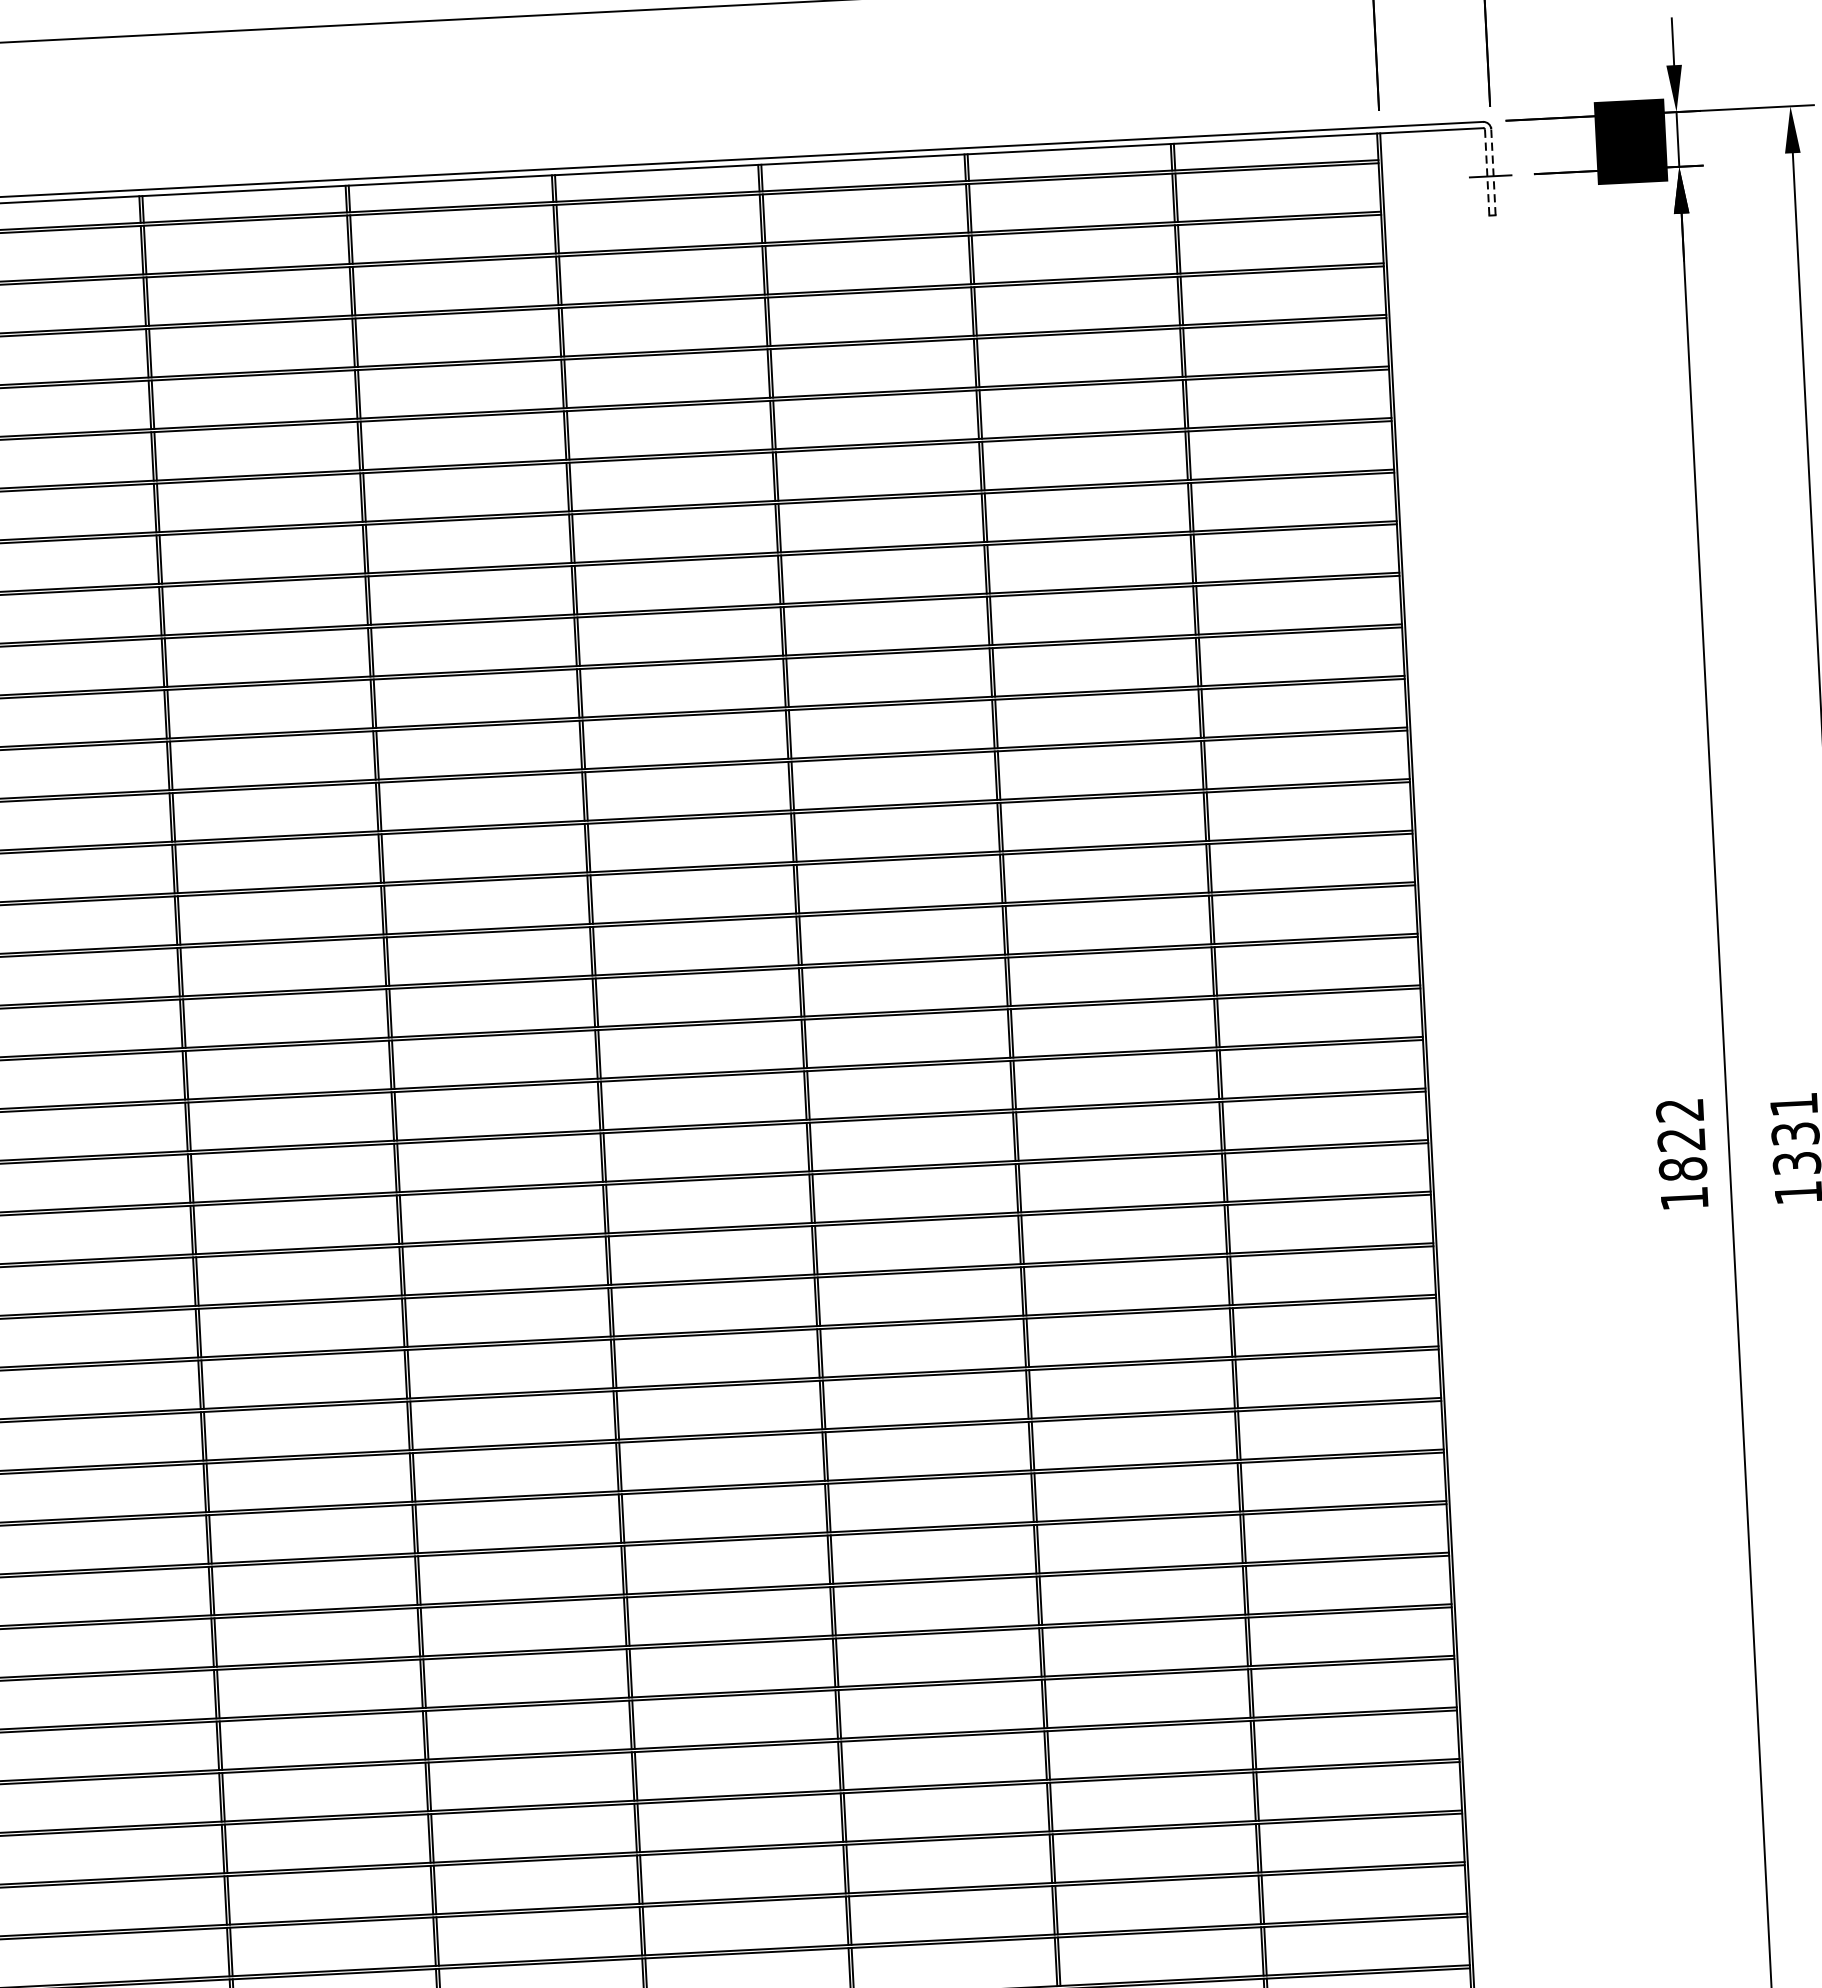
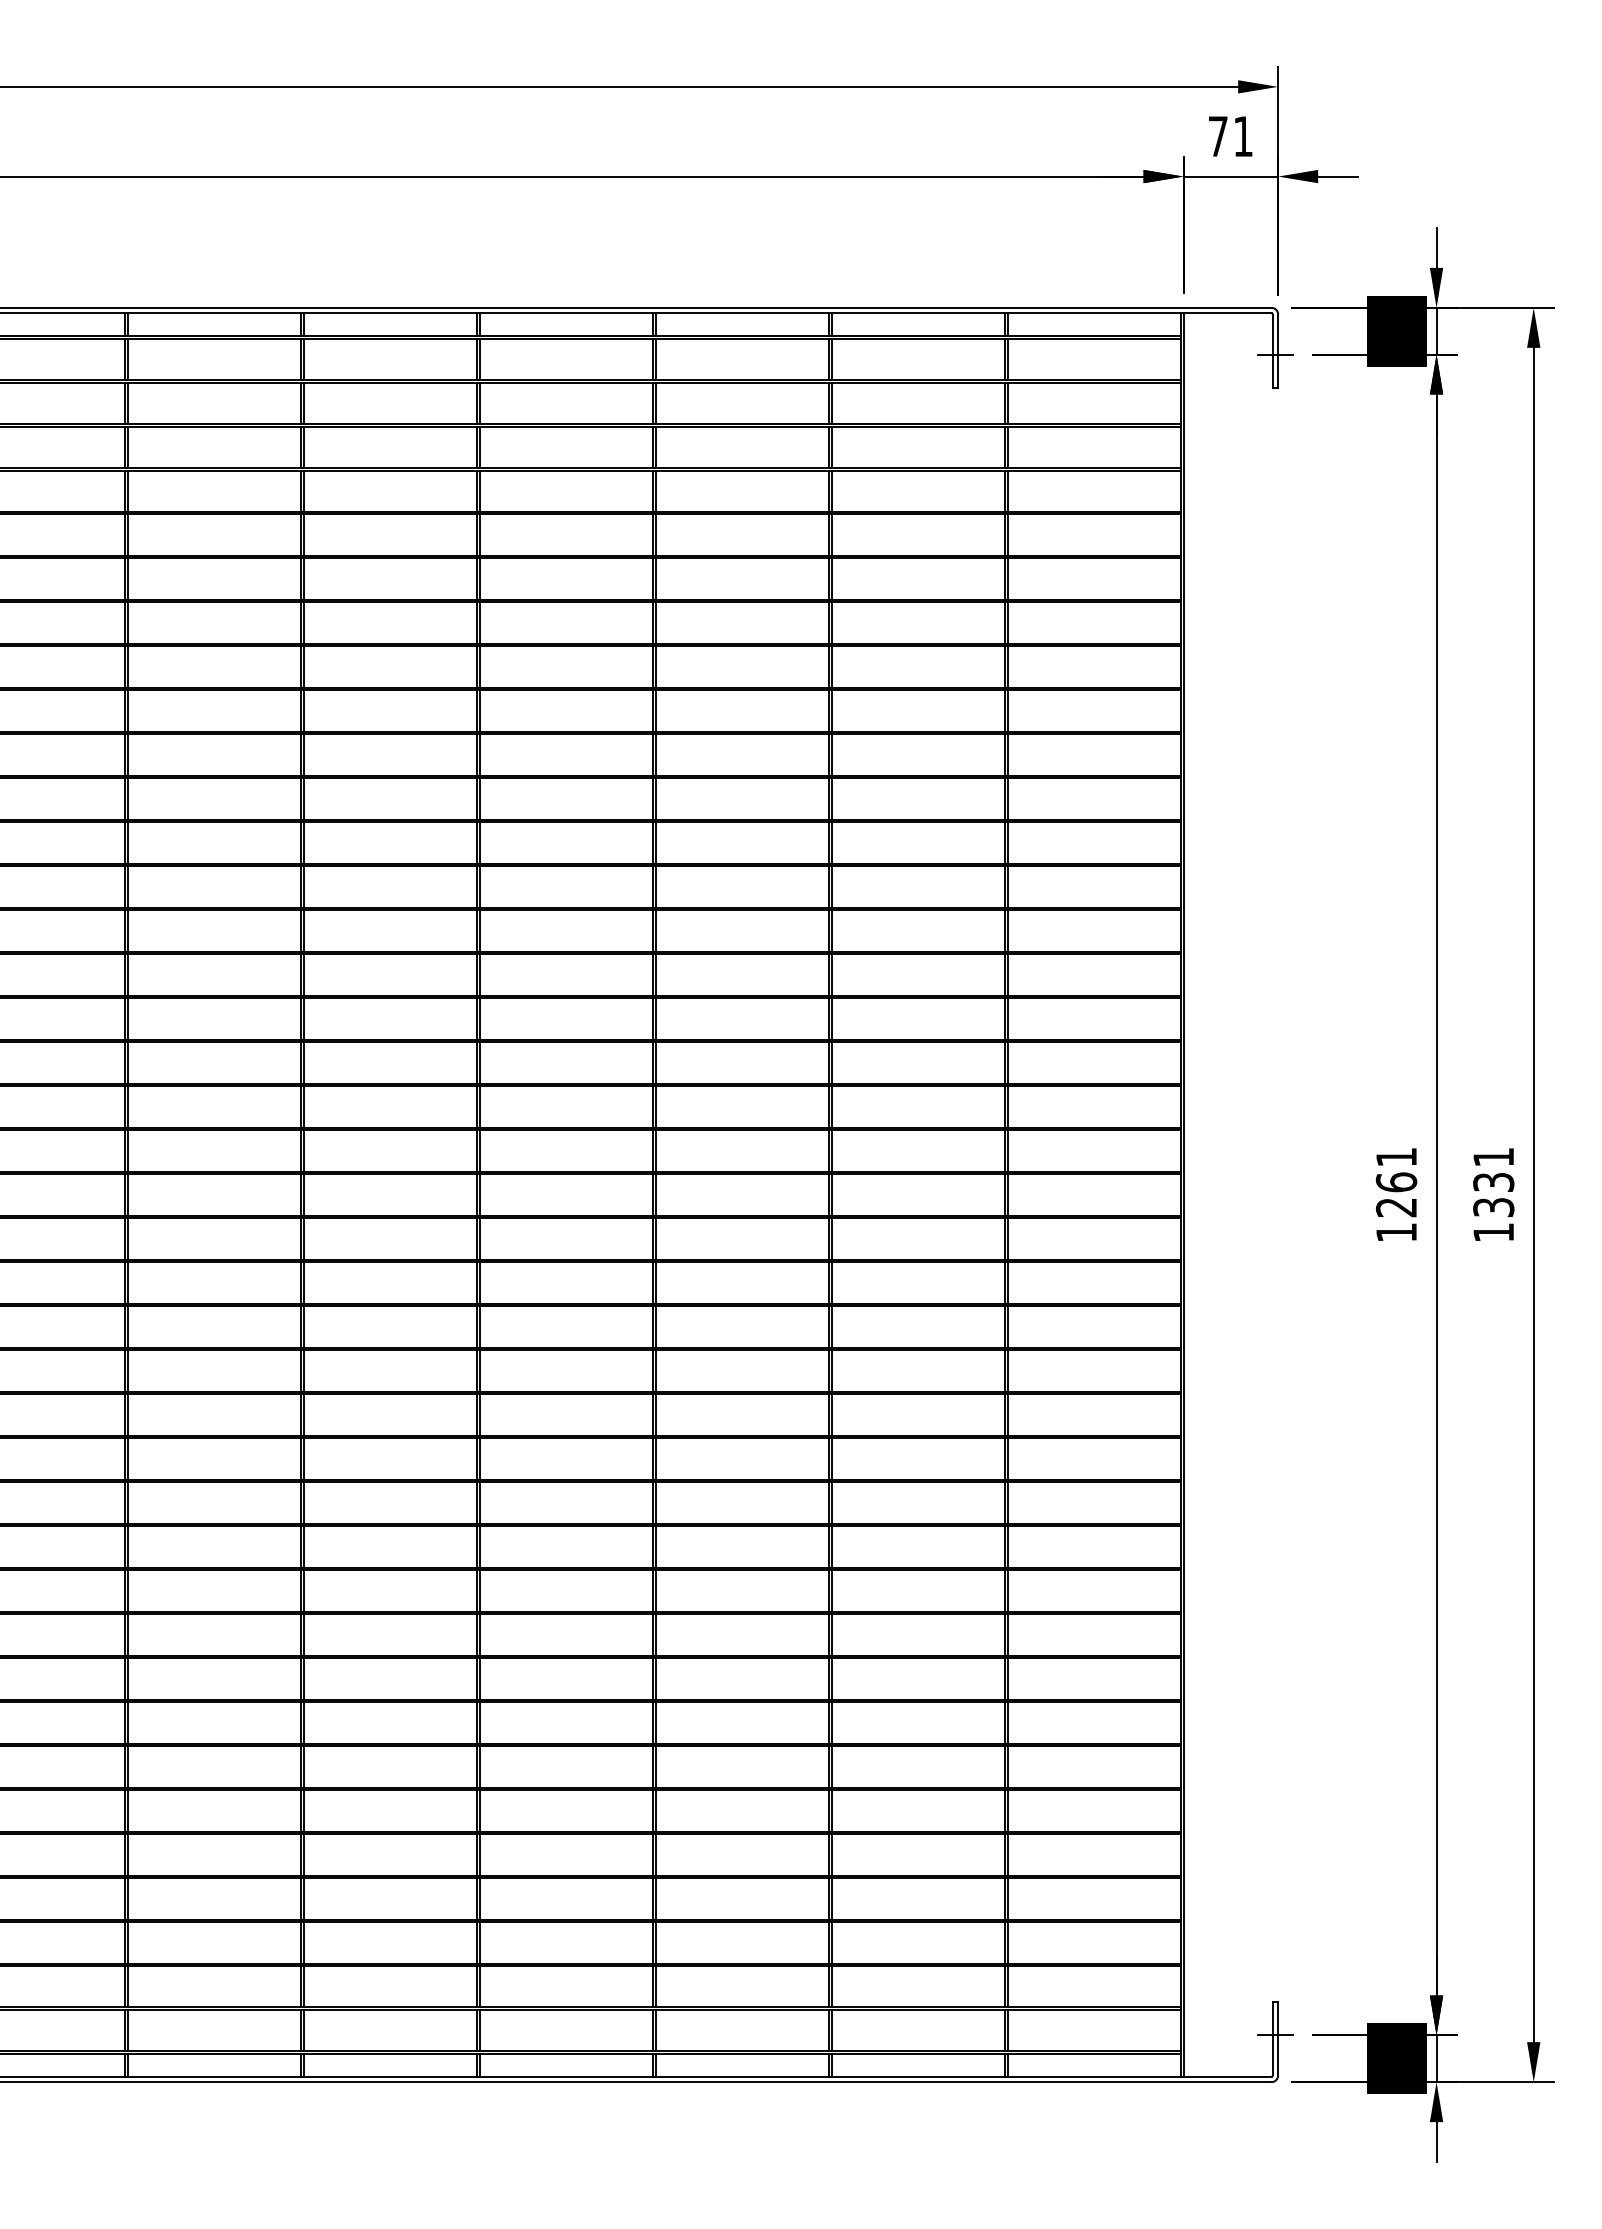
line: (1493, 172) -> (1278, 351), dashed -> solid
line: (1486, 173) -> (1272, 351), dashed -> solid
text: (1681, 1139) -> (1396, 1182), 1822 -> 1261

